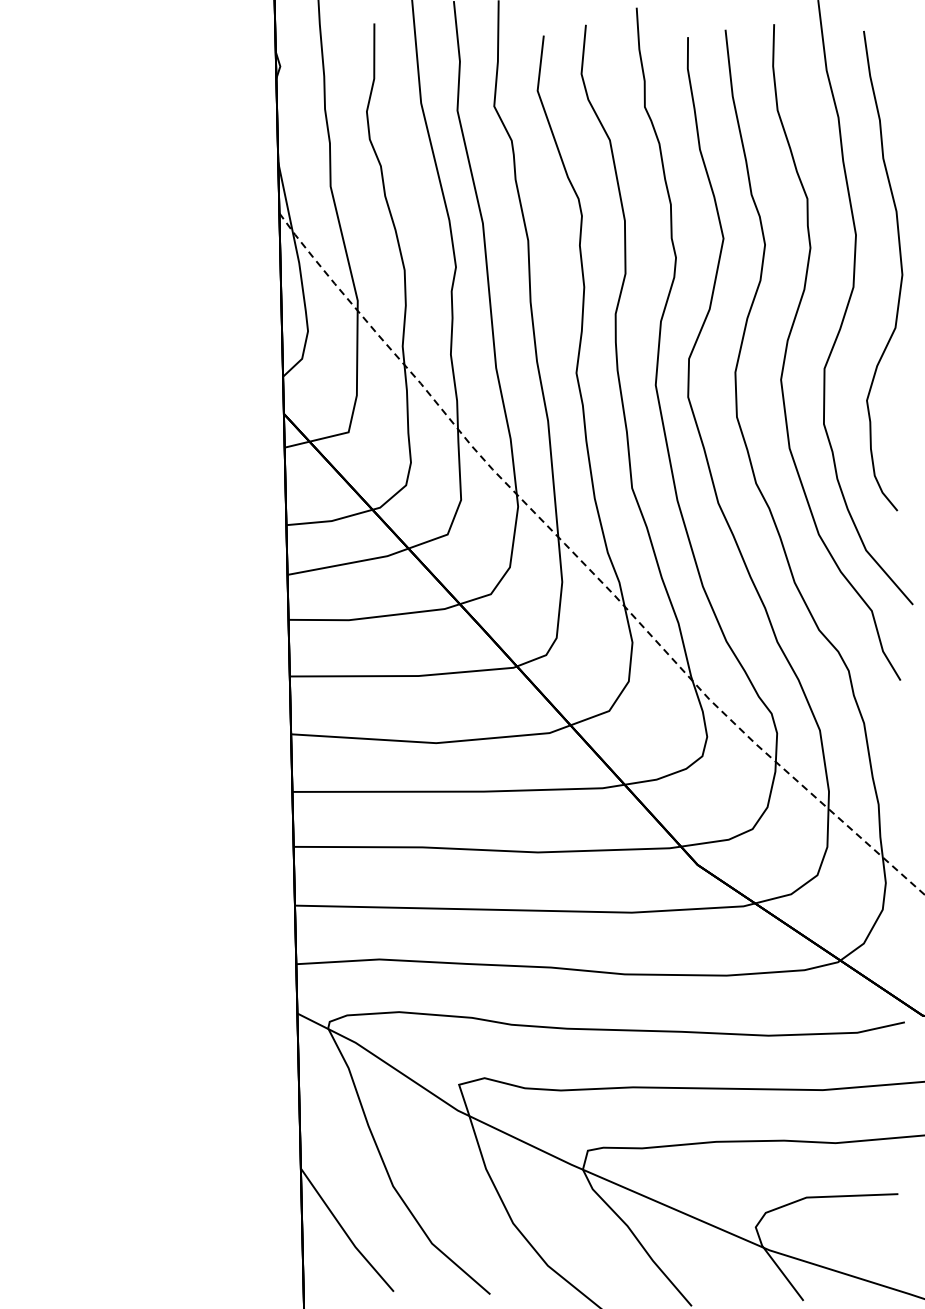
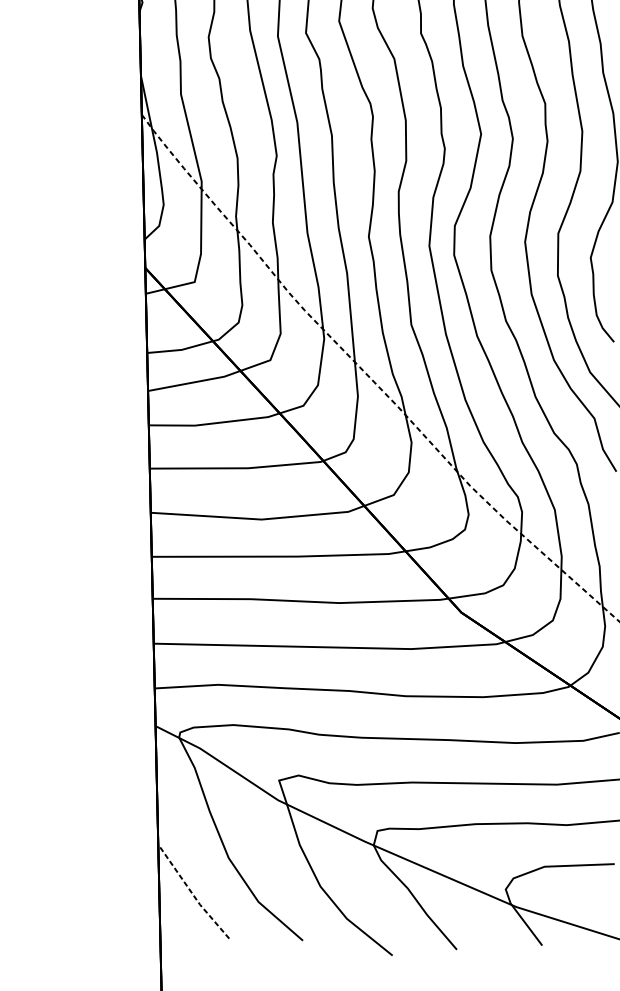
line: (345, 1232) -> (192, 893), solid -> dashed

